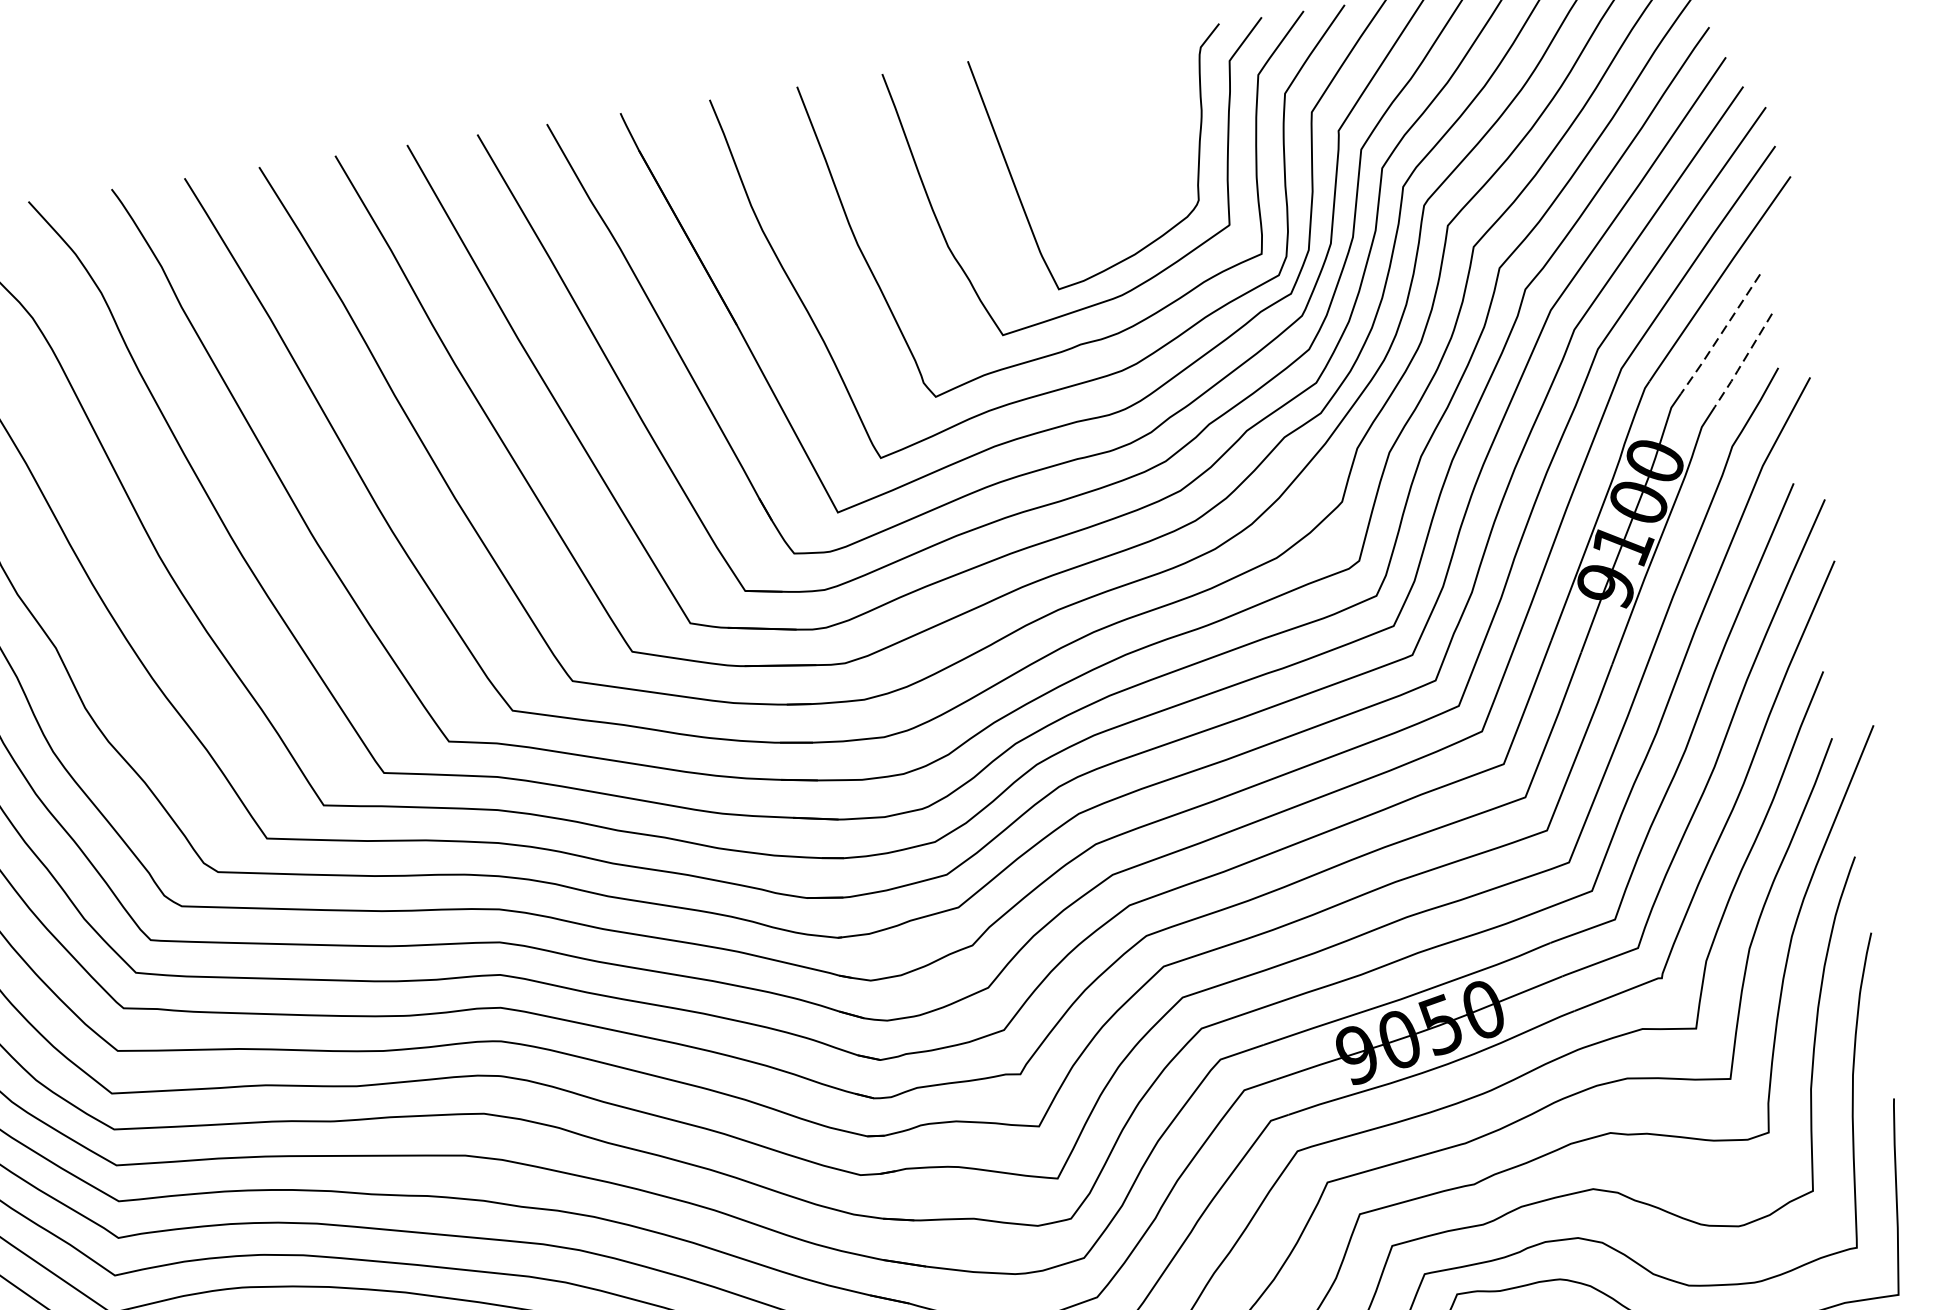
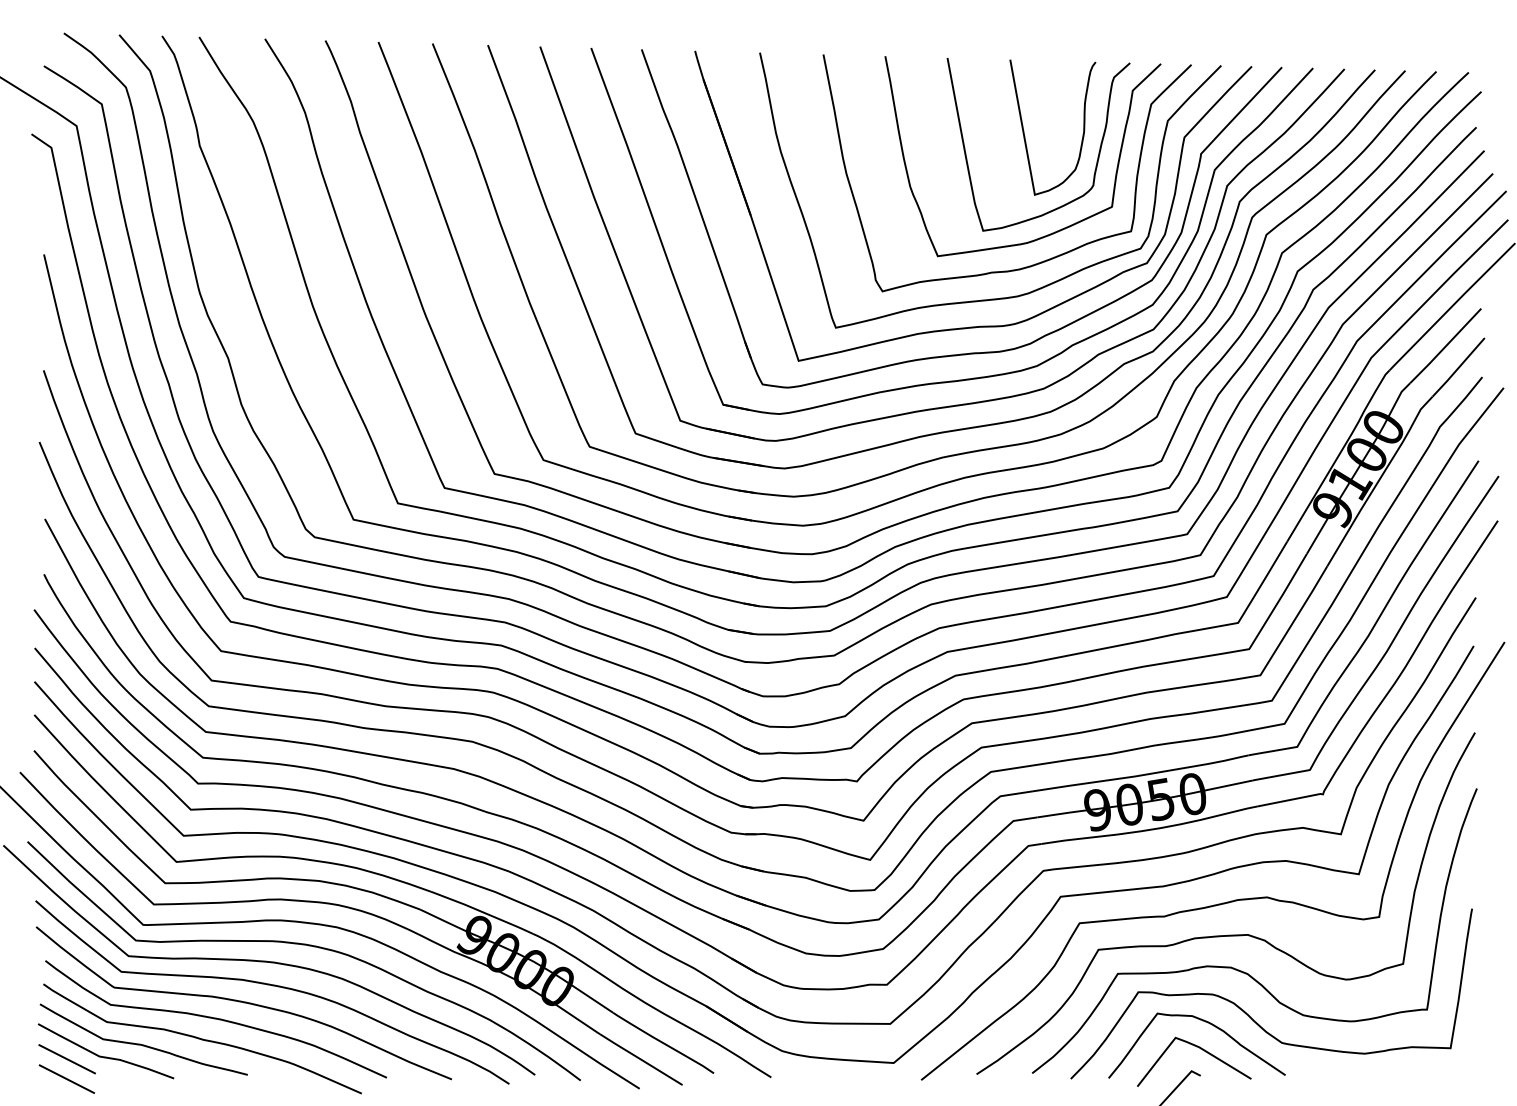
curve: (1091, 141) -> (1024, 130), added
line: (1720, 334) -> (1445, 346), dashed -> solid
line: (1742, 362) -> (1457, 368), dashed -> solid

